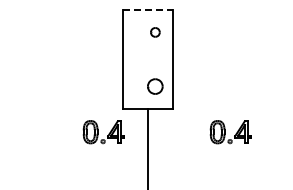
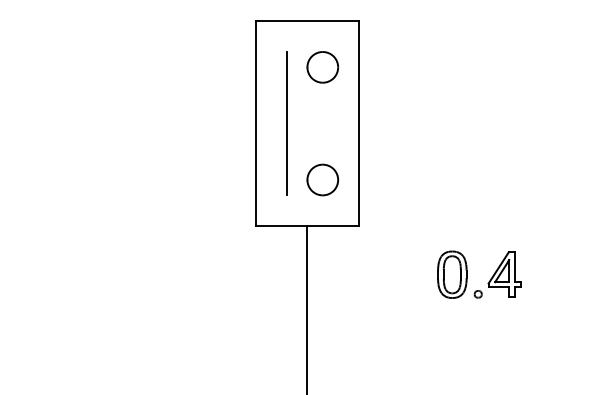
line: (147, 10) -> (306, 21), dashed -> solid
part: (155, 32) -> (323, 67), size x1.67
line: (138, 58) -> (287, 121), added
part: (103, 132) -> (215, 275), removed

